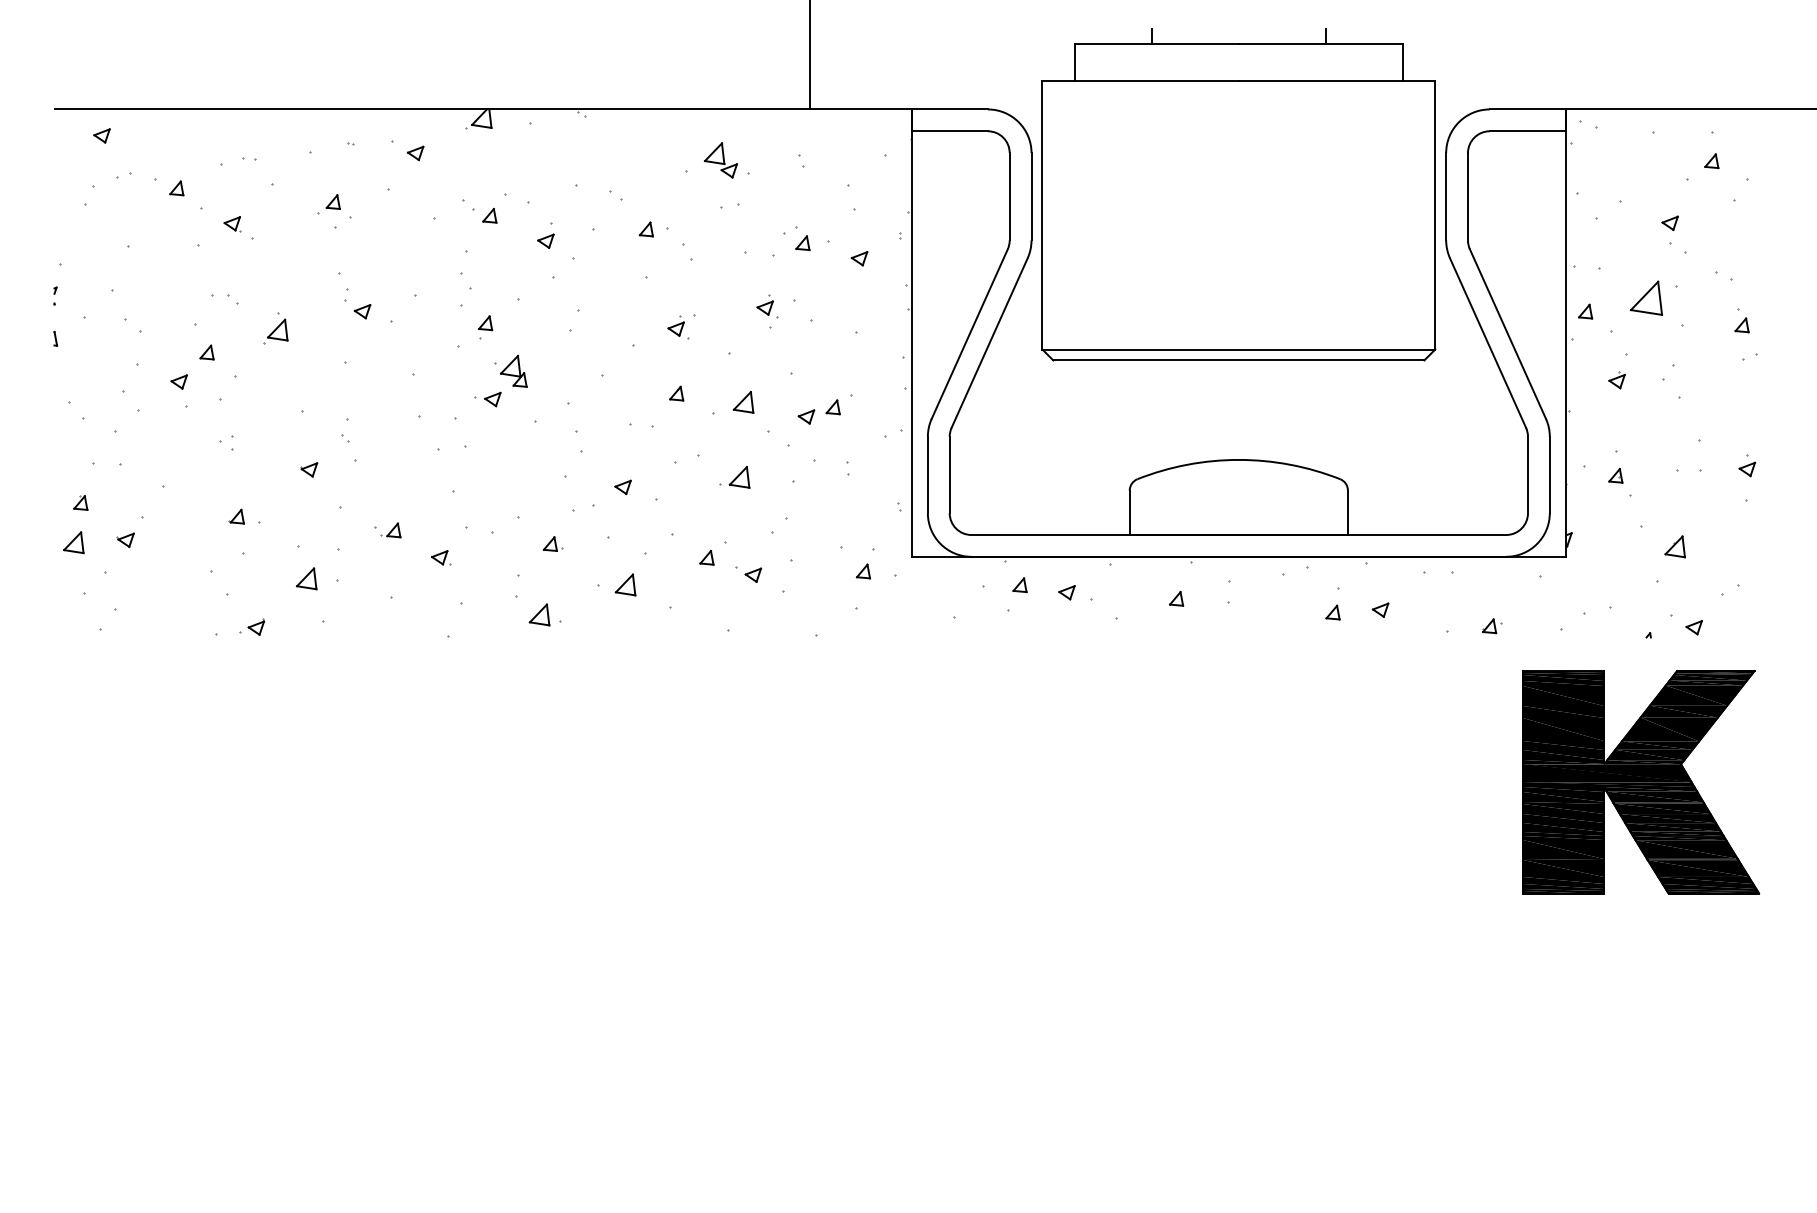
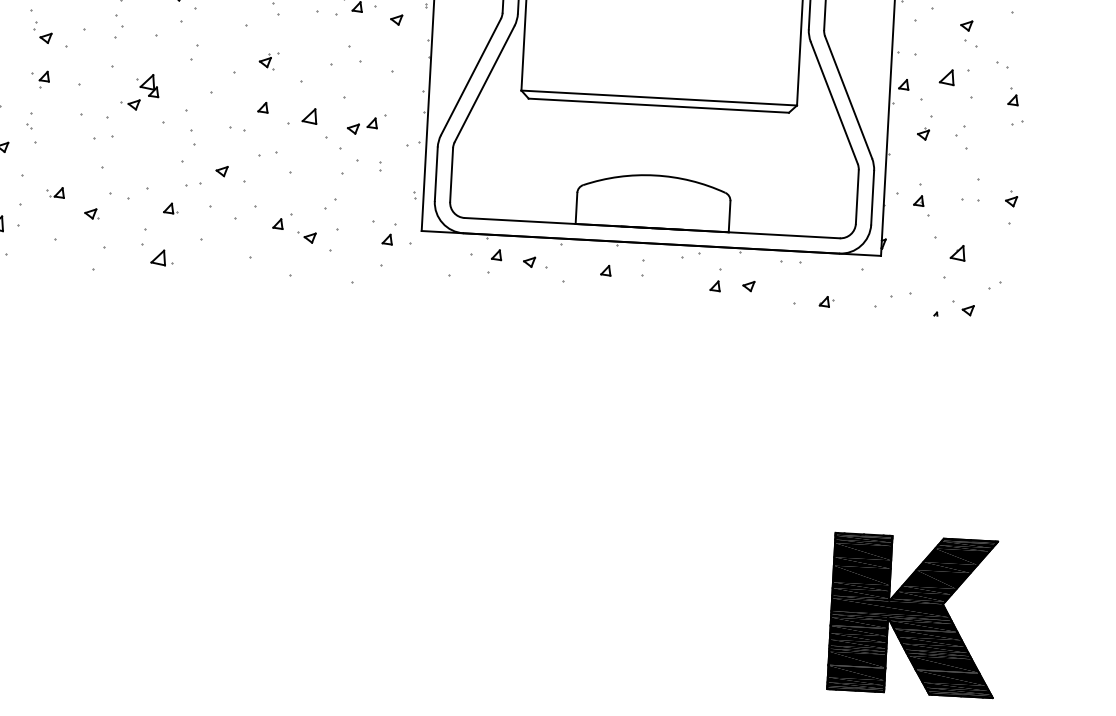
part: (1645, 297) -> (946, 76), size x0.62
part: (767, 306) -> (330, 49), removed
part: (485, 327) -> (44, 79), moved
part: (739, 477) -> (304, 168), removed
part: (625, 584) -> (220, 239), removed
part: (1641, 781) -> (914, 614), moved

